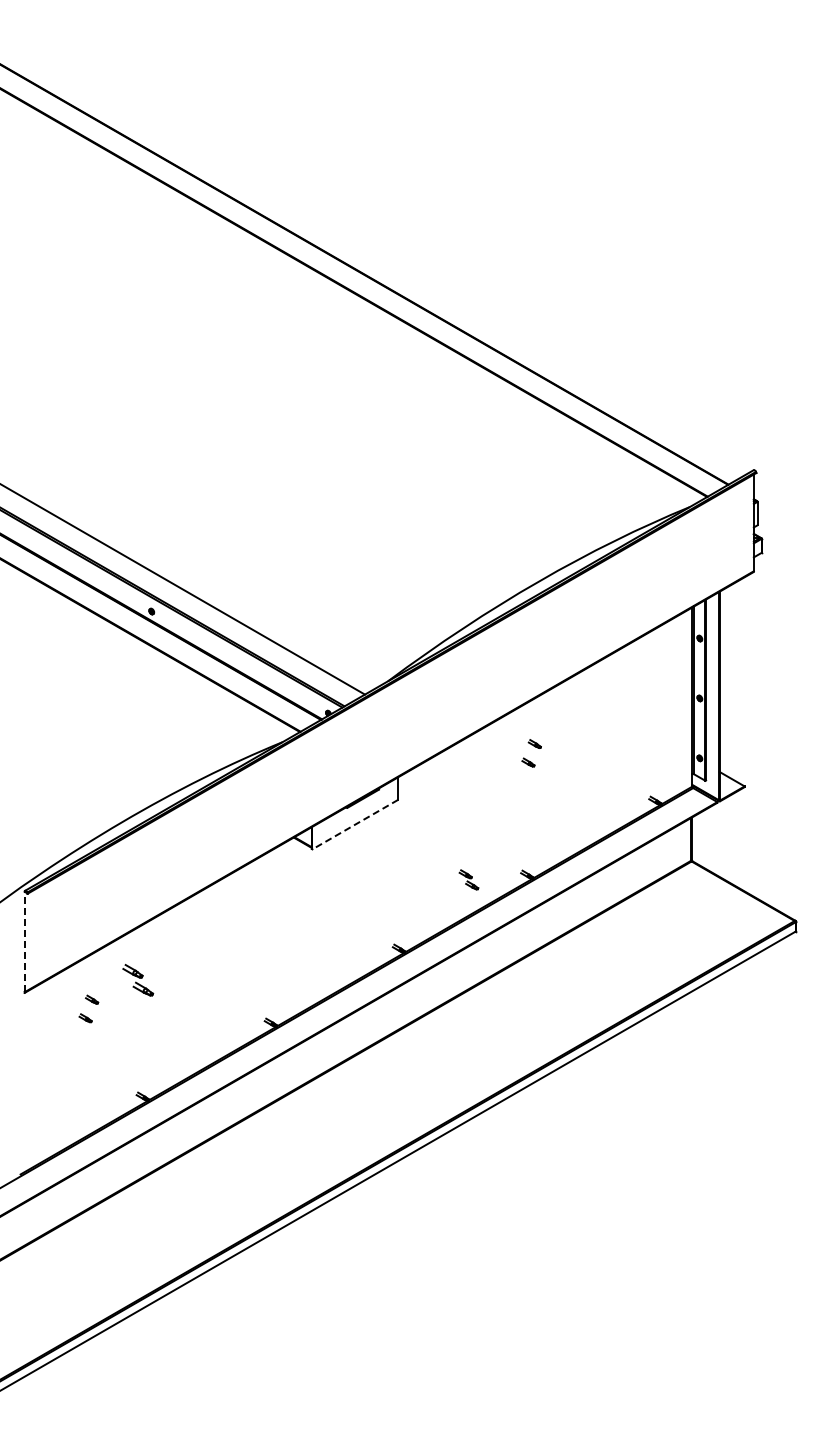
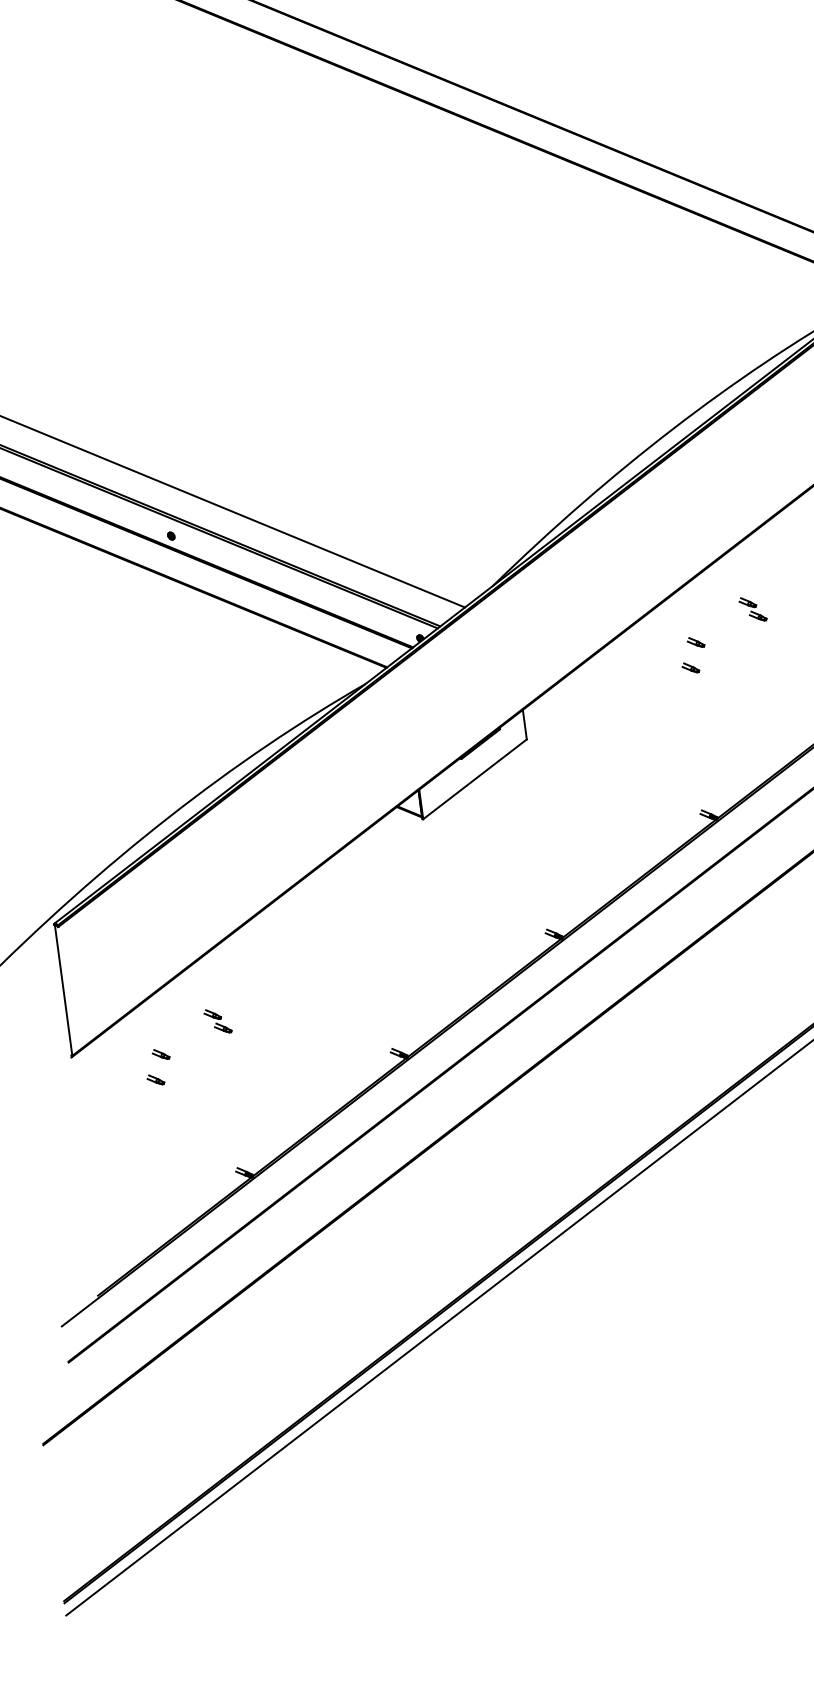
line: (355, 824) -> (475, 779), dashed -> solid
part: (468, 879) -> (752, 608), moved
line: (25, 942) -> (63, 991), dashed -> solid
part: (137, 980) -> (217, 1021), size x0.62

